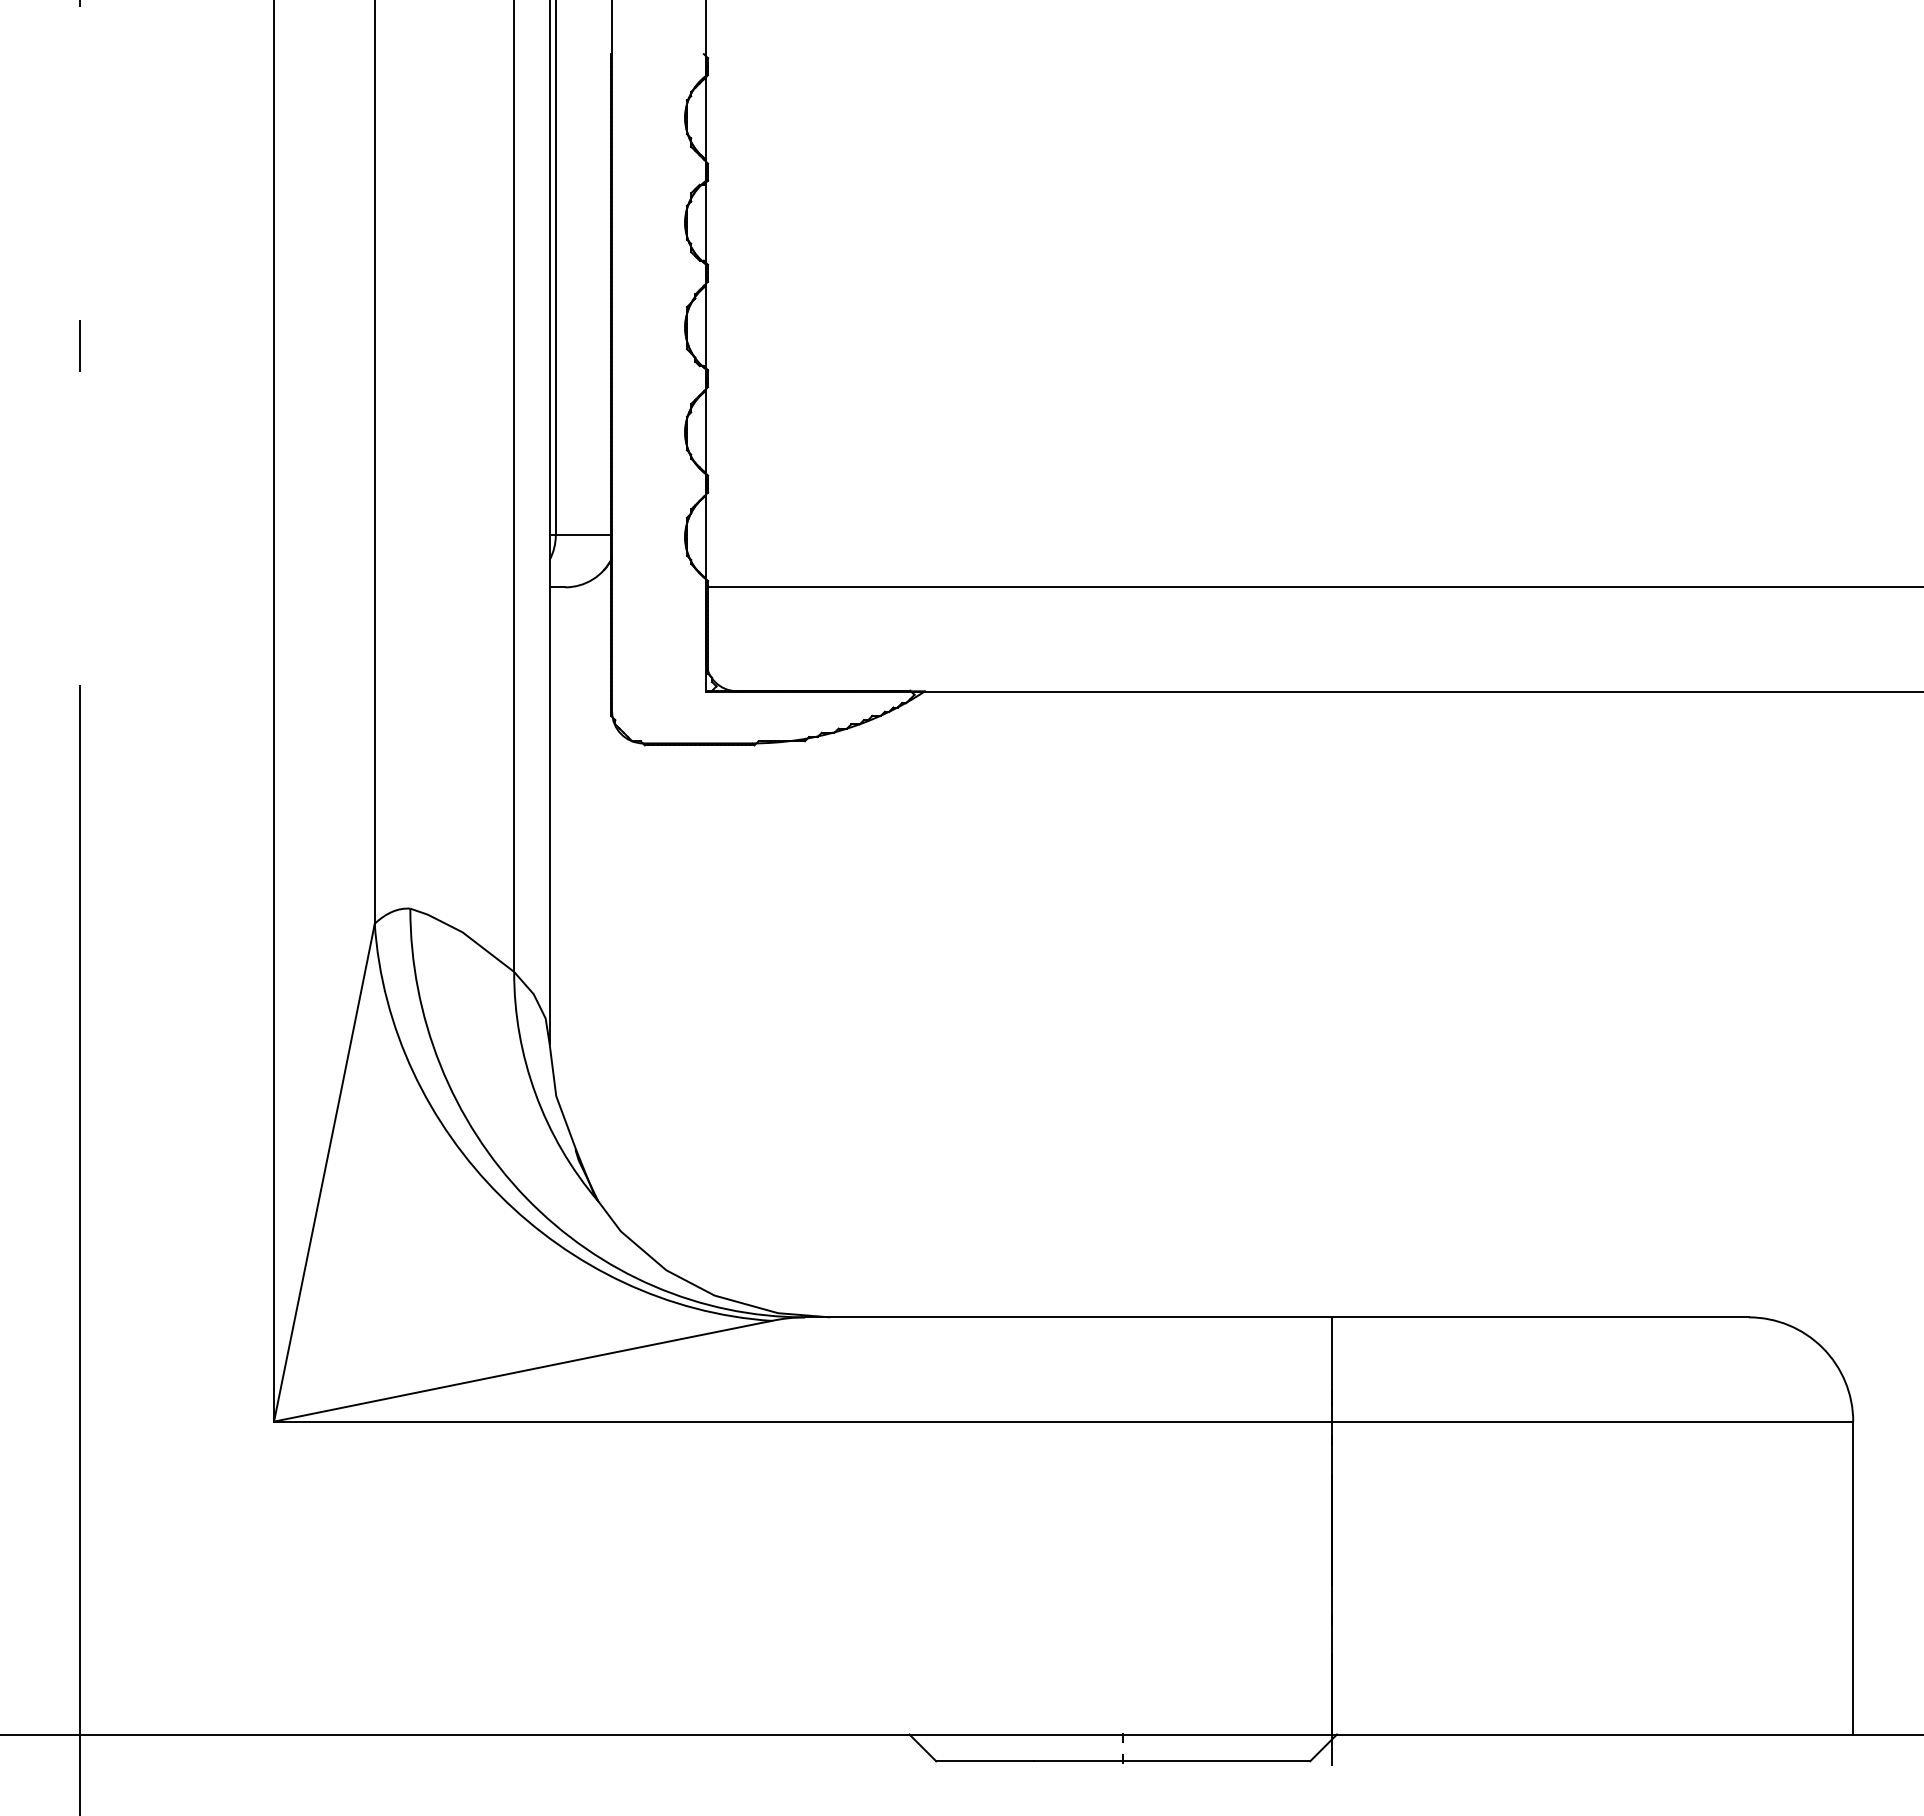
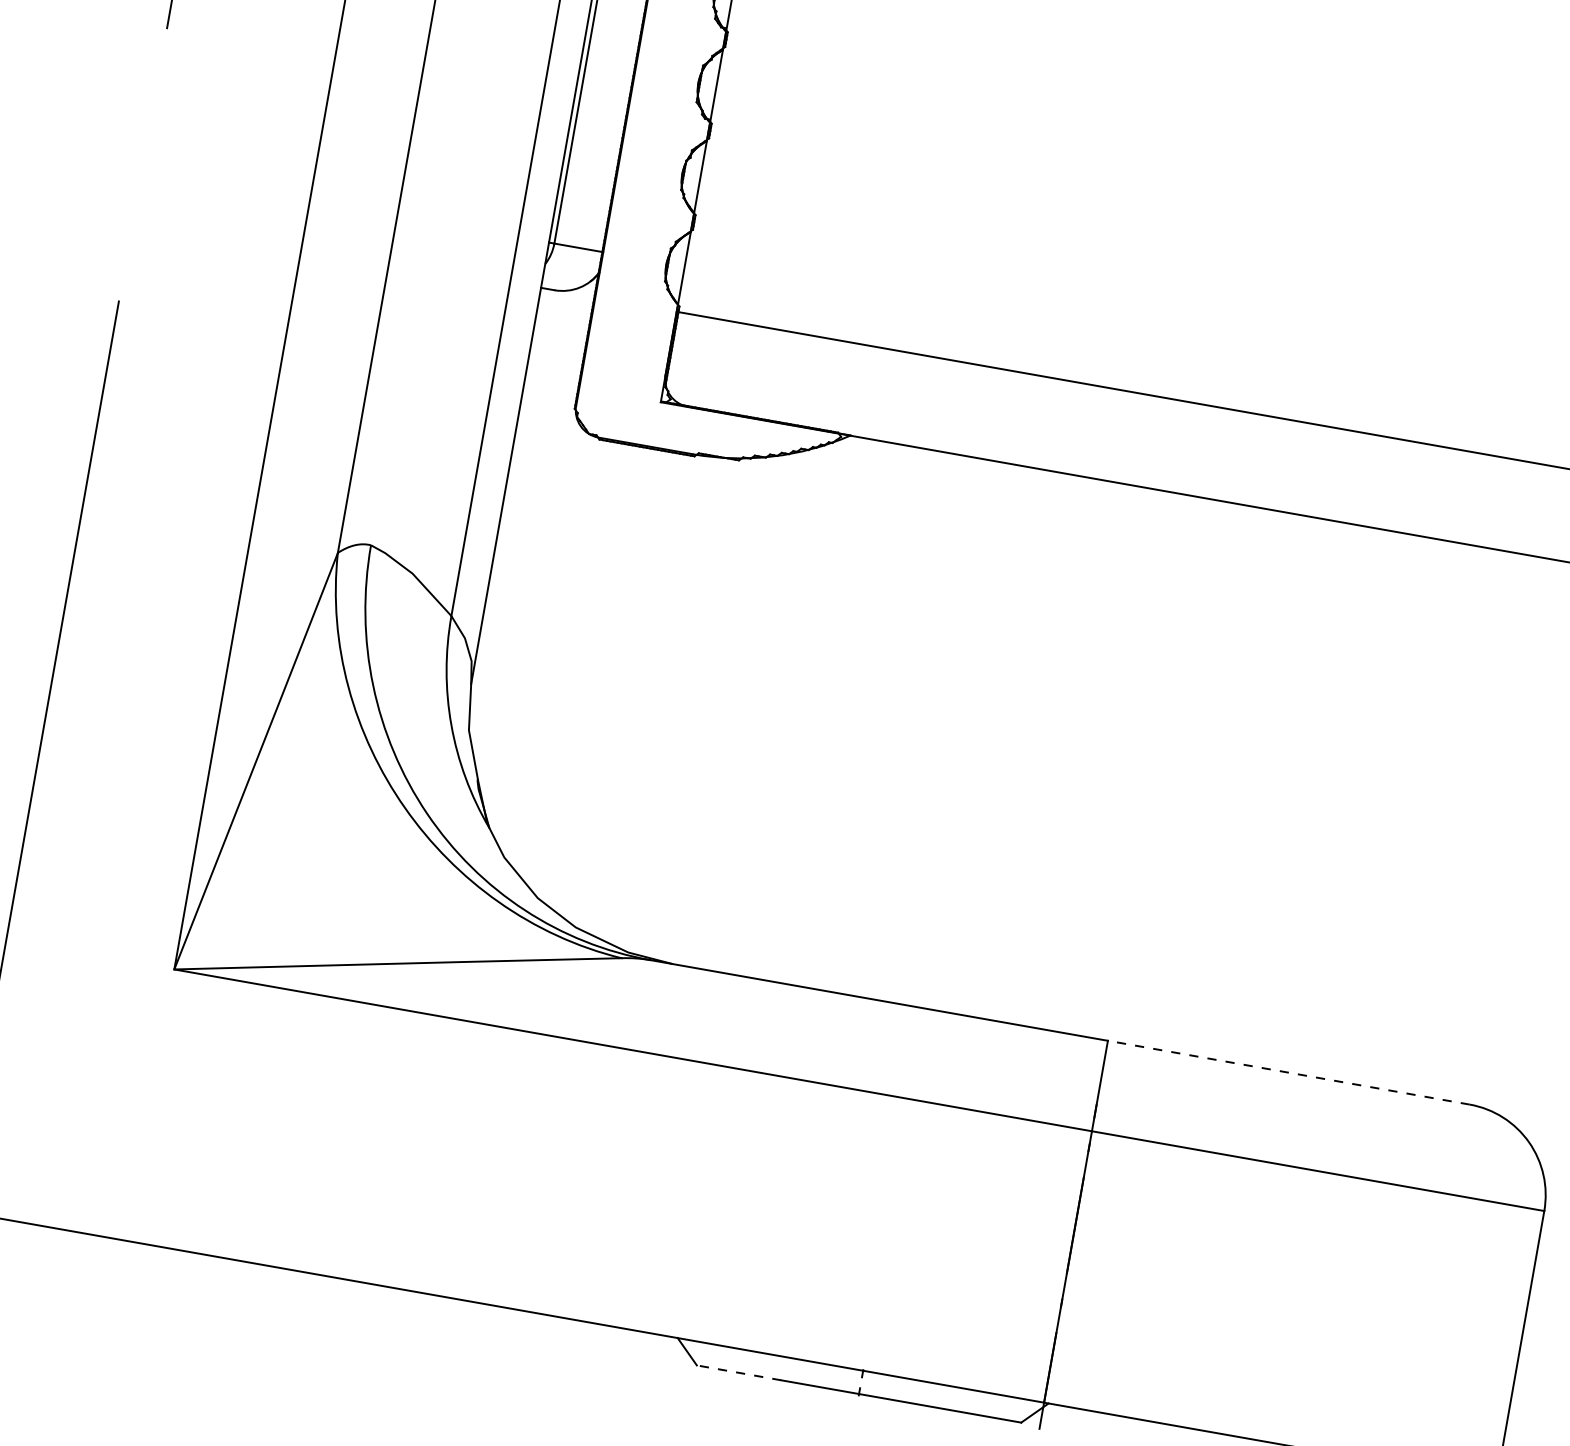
line: (1540, 1317) -> (1288, 1072), solid -> dashed
line: (984, 1761) -> (738, 1372), solid -> dashed

